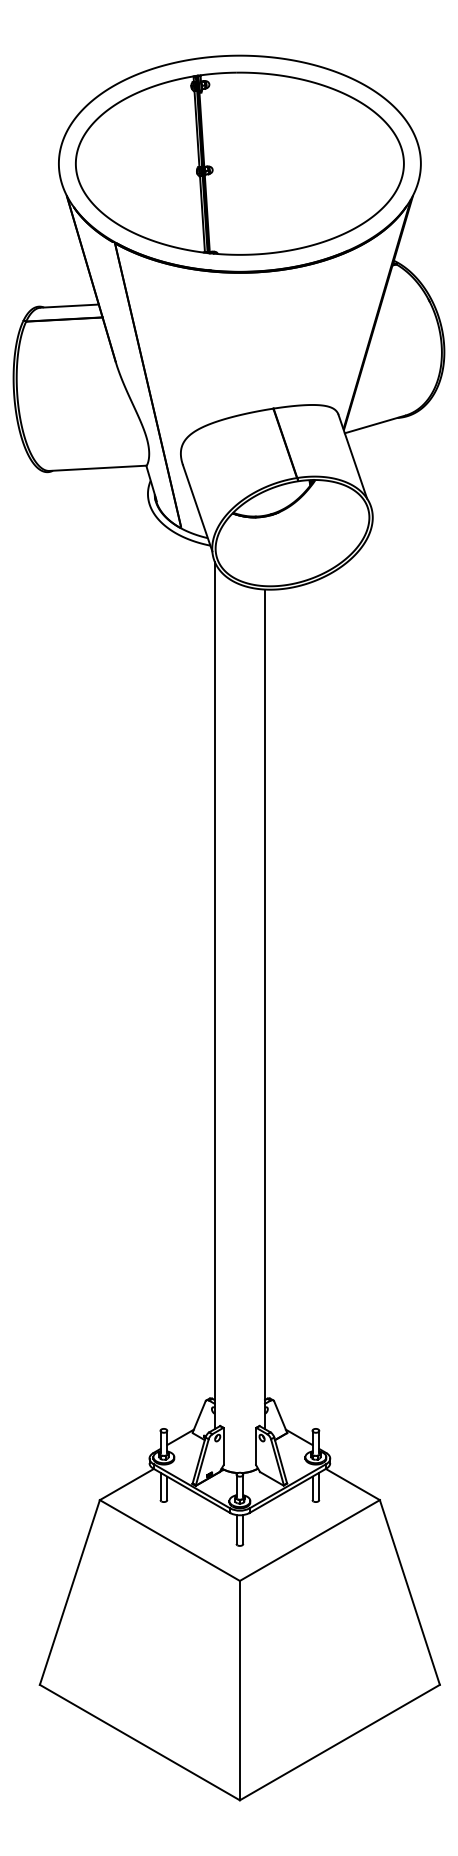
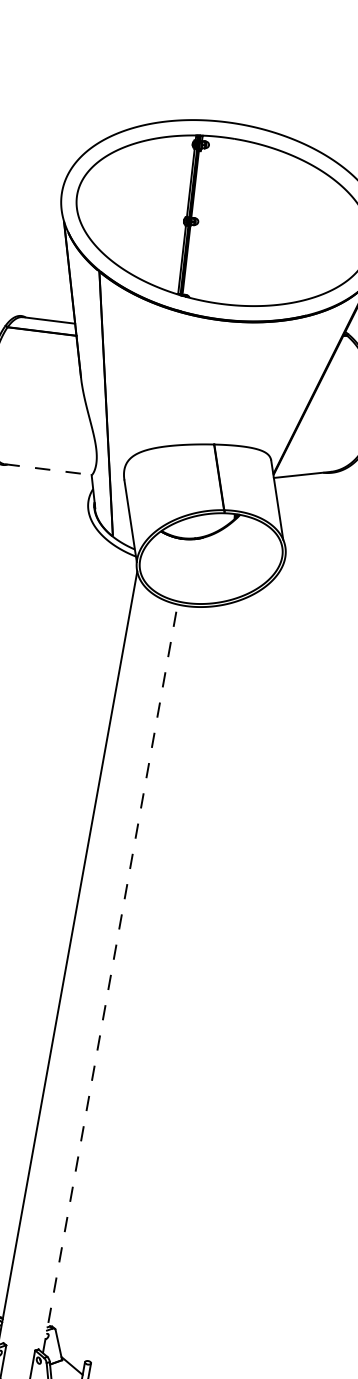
line: (97, 468) -> (47, 469), solid -> dashed
line: (265, 1009) -> (110, 979), solid -> dashed

